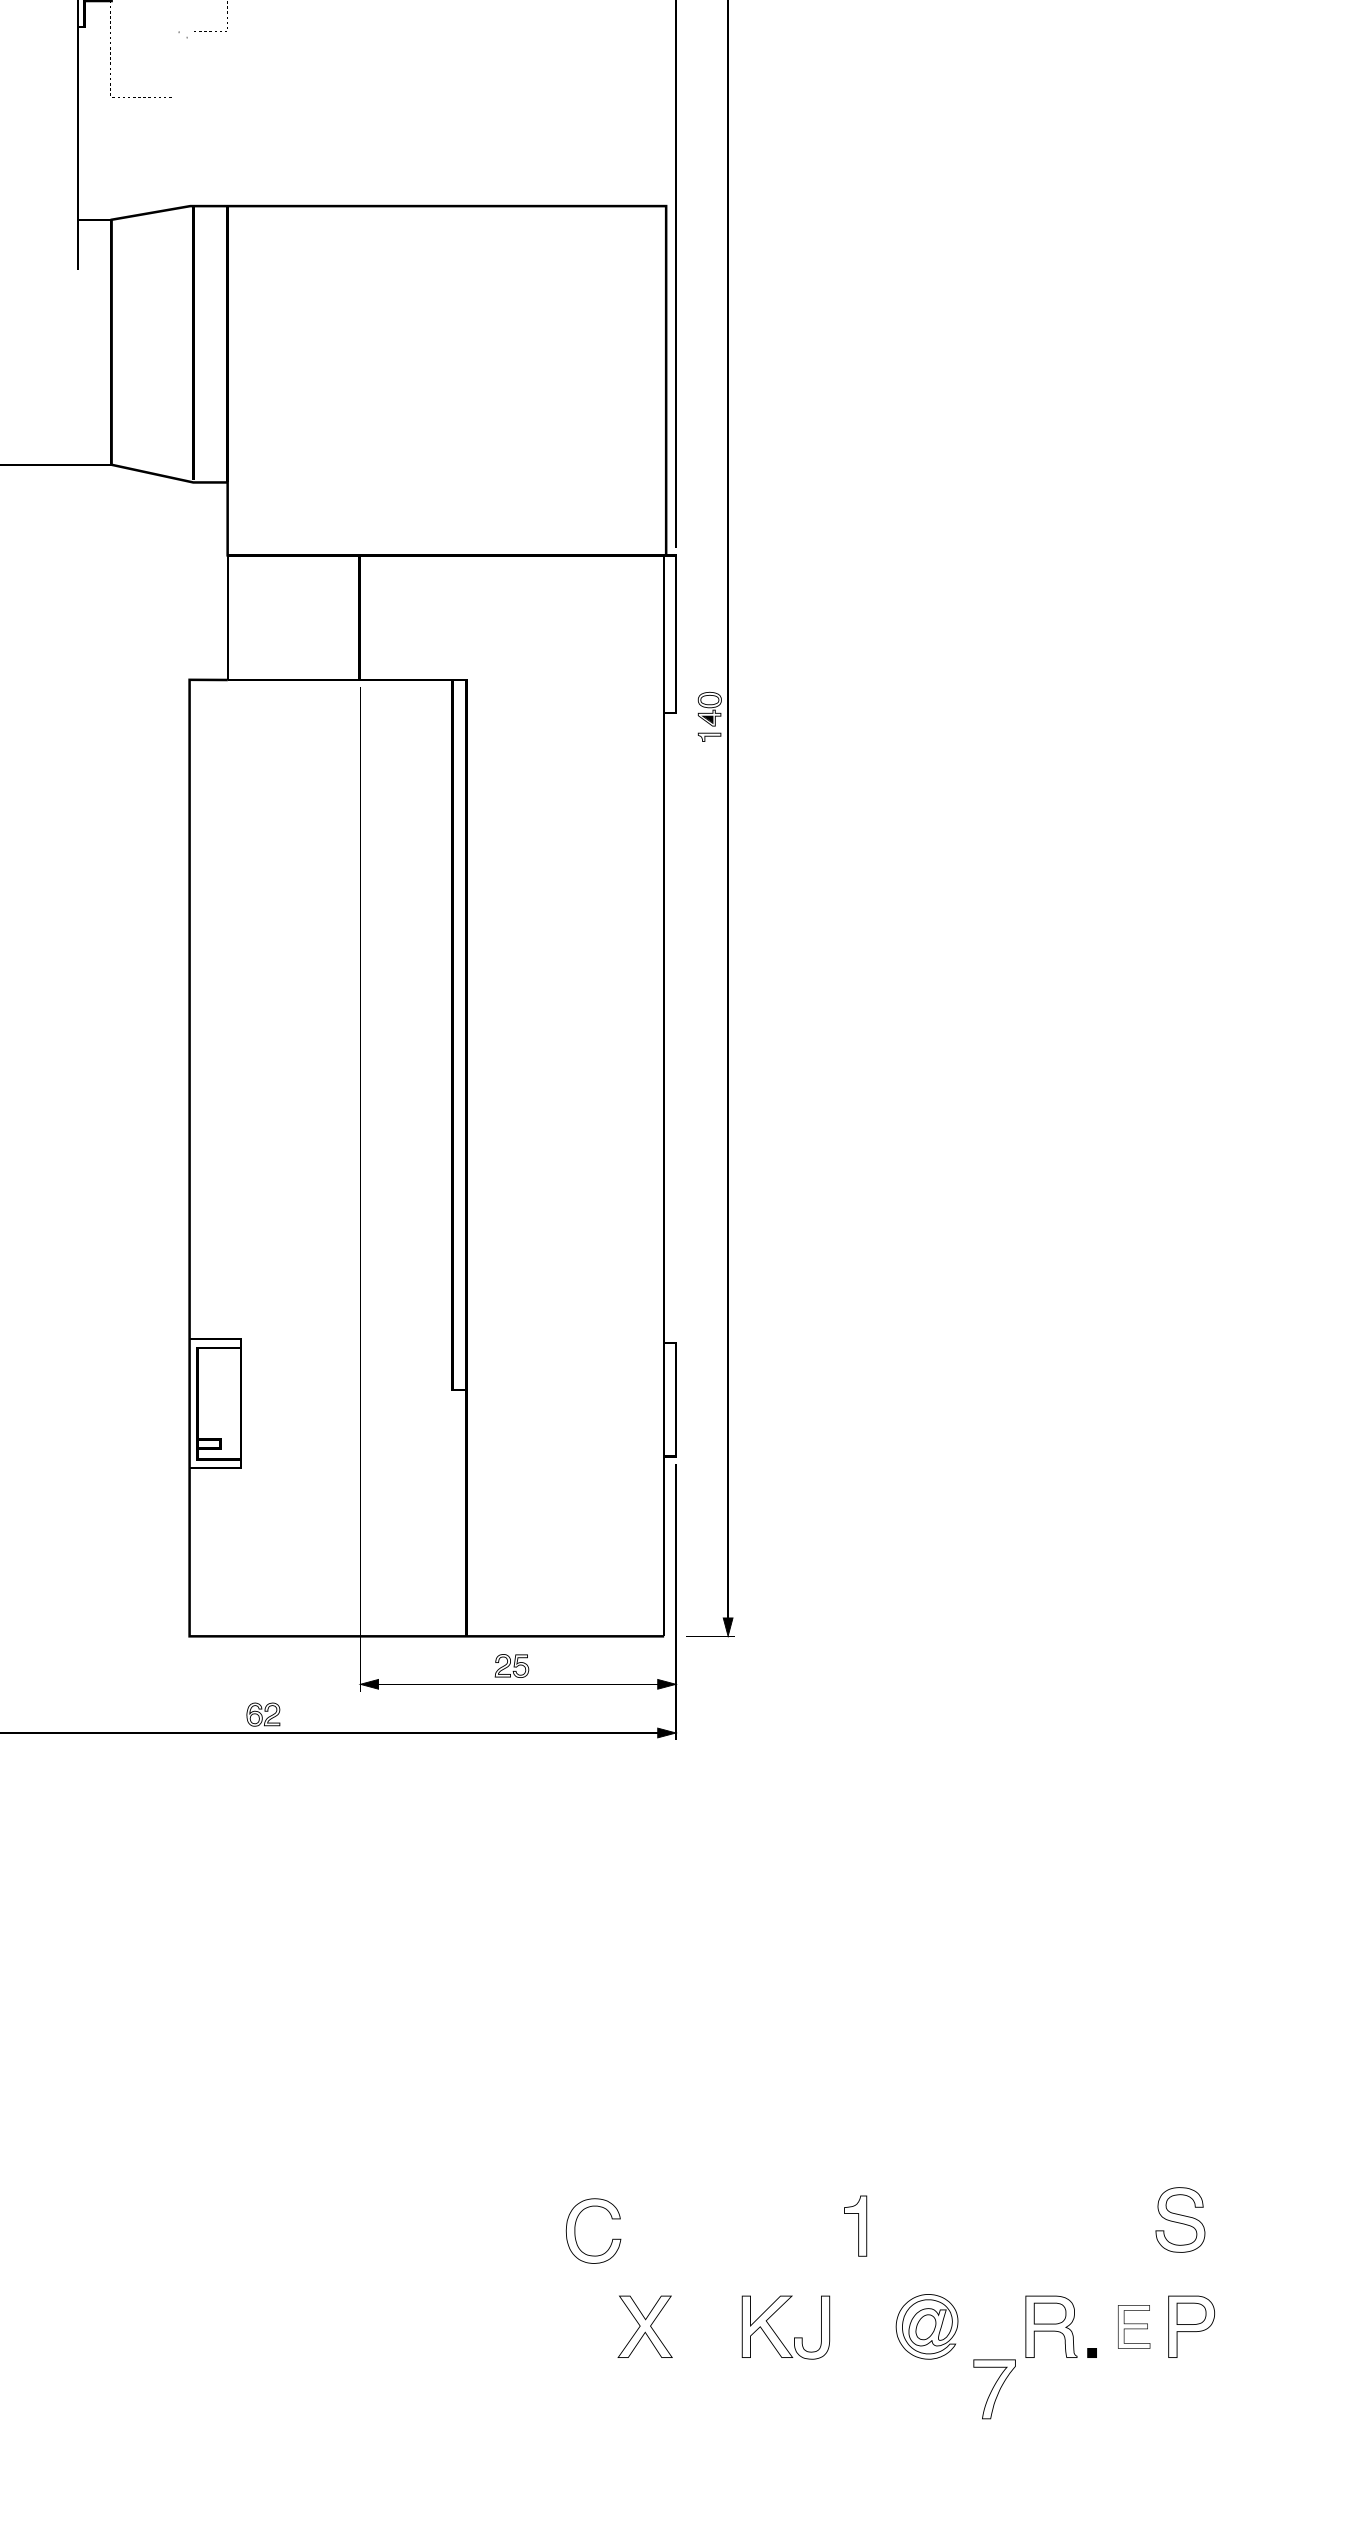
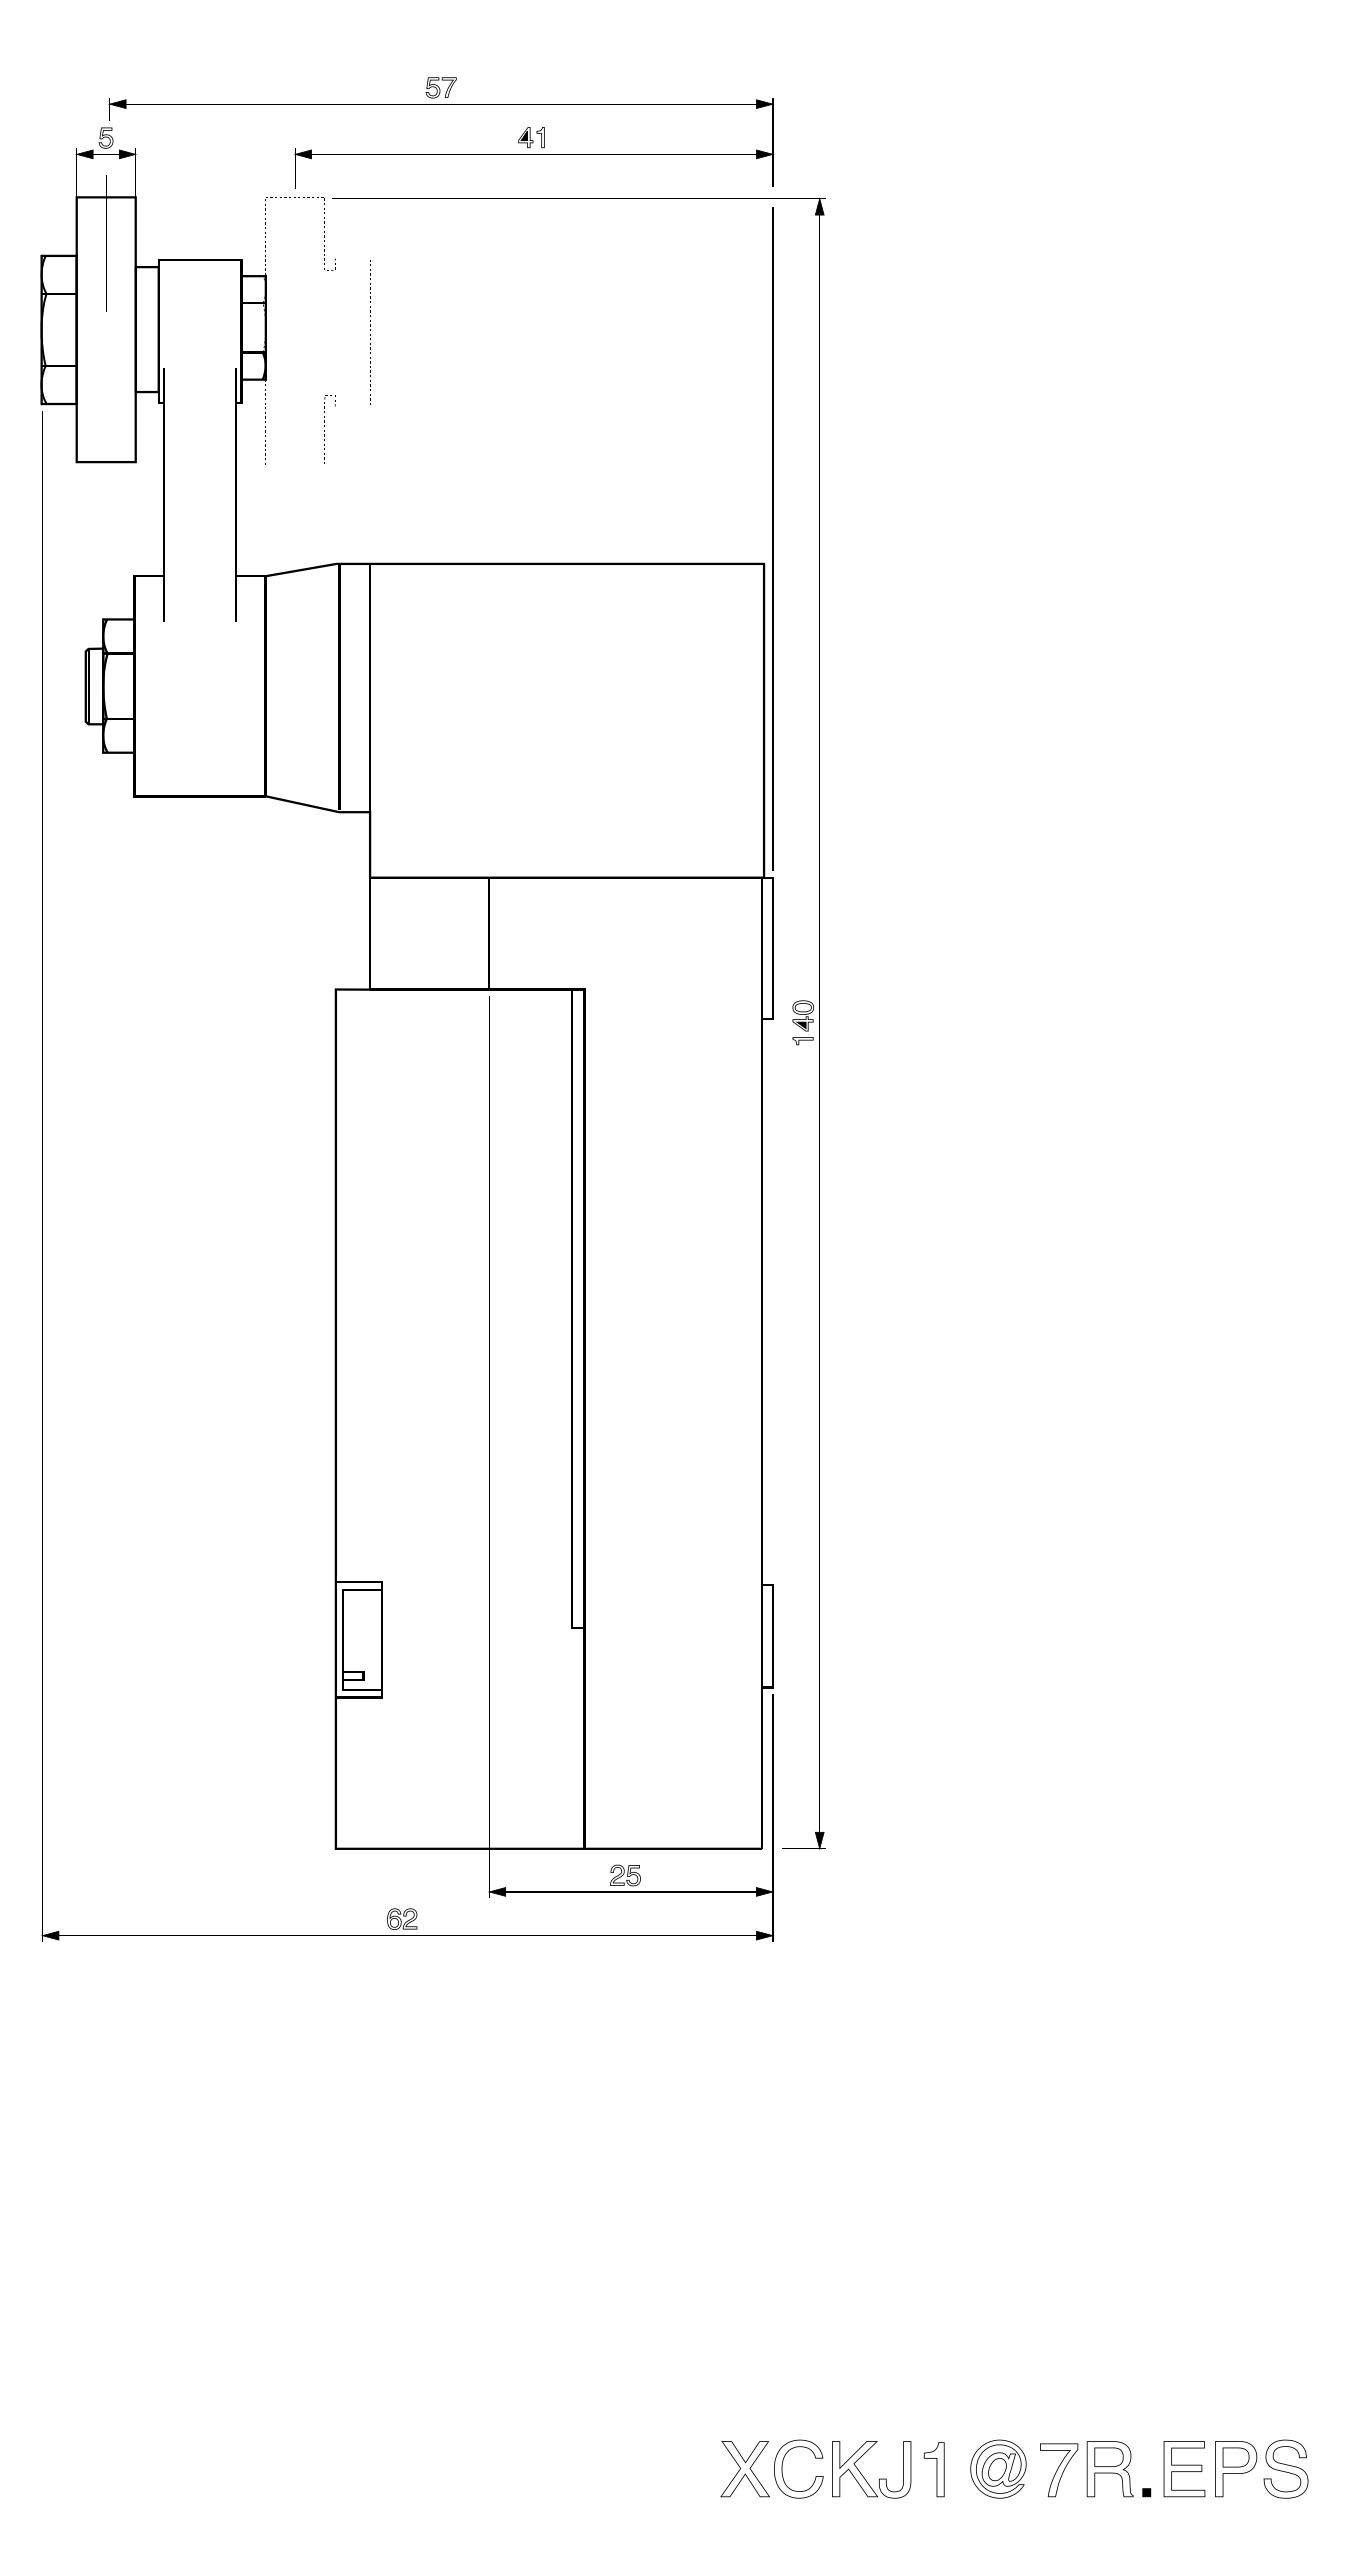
part: (182, 56) -> (329, 429), size x1.43
part: (1179, 2219) -> (1285, 2468), moved
part: (854, 2225) -> (933, 2469), moved
part: (575, 2230) -> (782, 2468), moved
part: (1134, 2327) -> (1184, 2469), size x1.43
part: (995, 2389) -> (1059, 2470), moved

